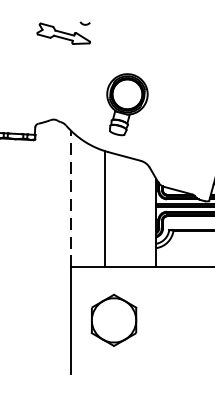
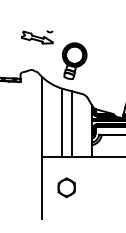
part: (63, 33) -> (37, 37), moved
line: (70, 199) -> (41, 116), dashed -> solid
line: (122, 210) -> (71, 123), added
part: (113, 320) -> (66, 187), size x0.62

